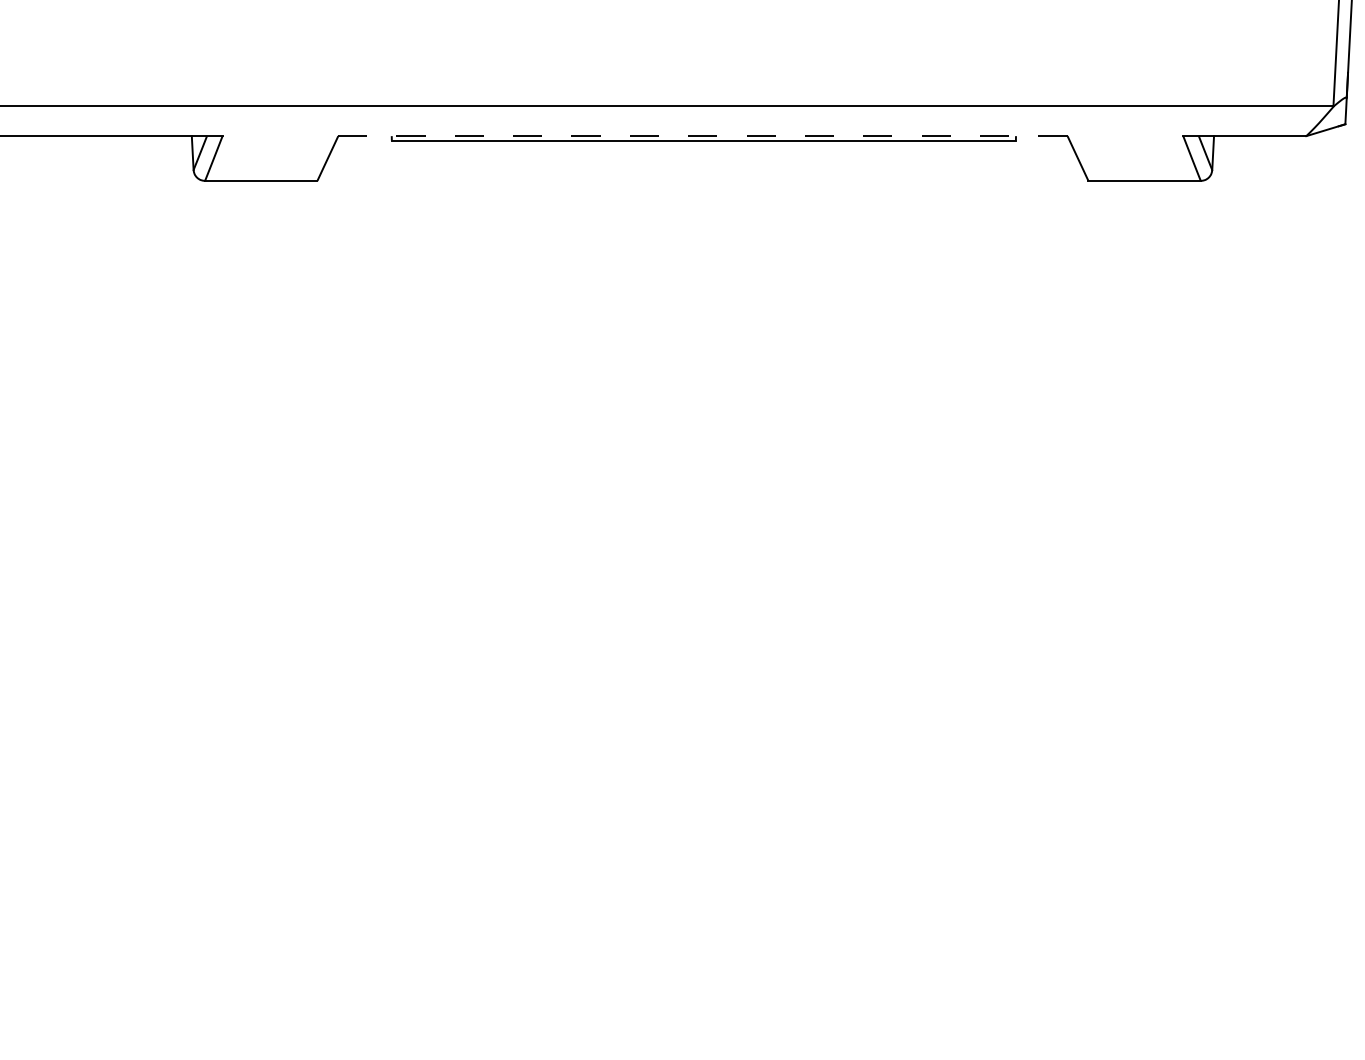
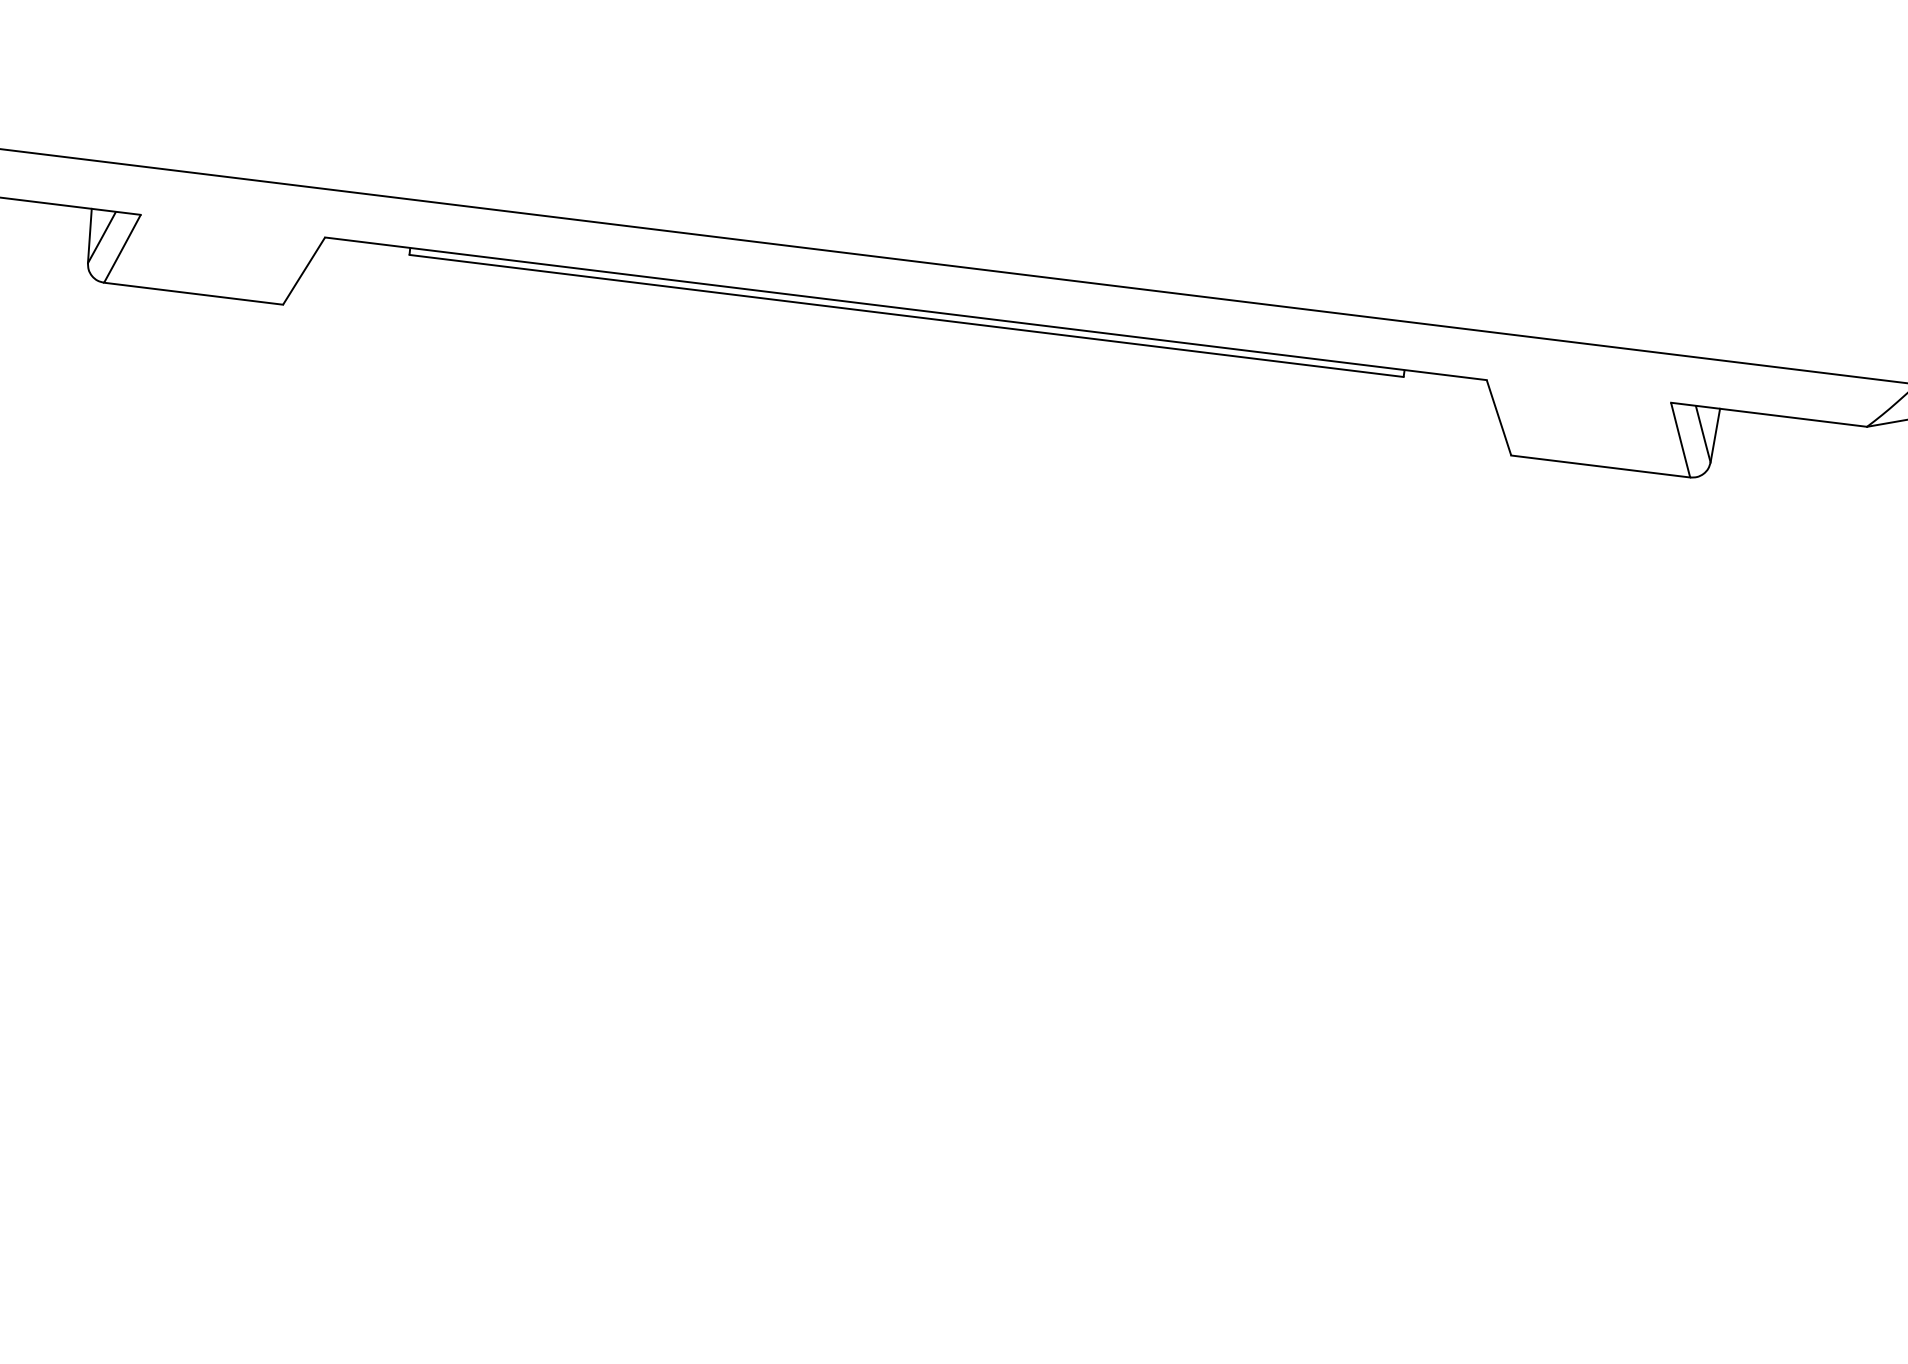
line: (702, 136) -> (905, 309), dashed -> solid

